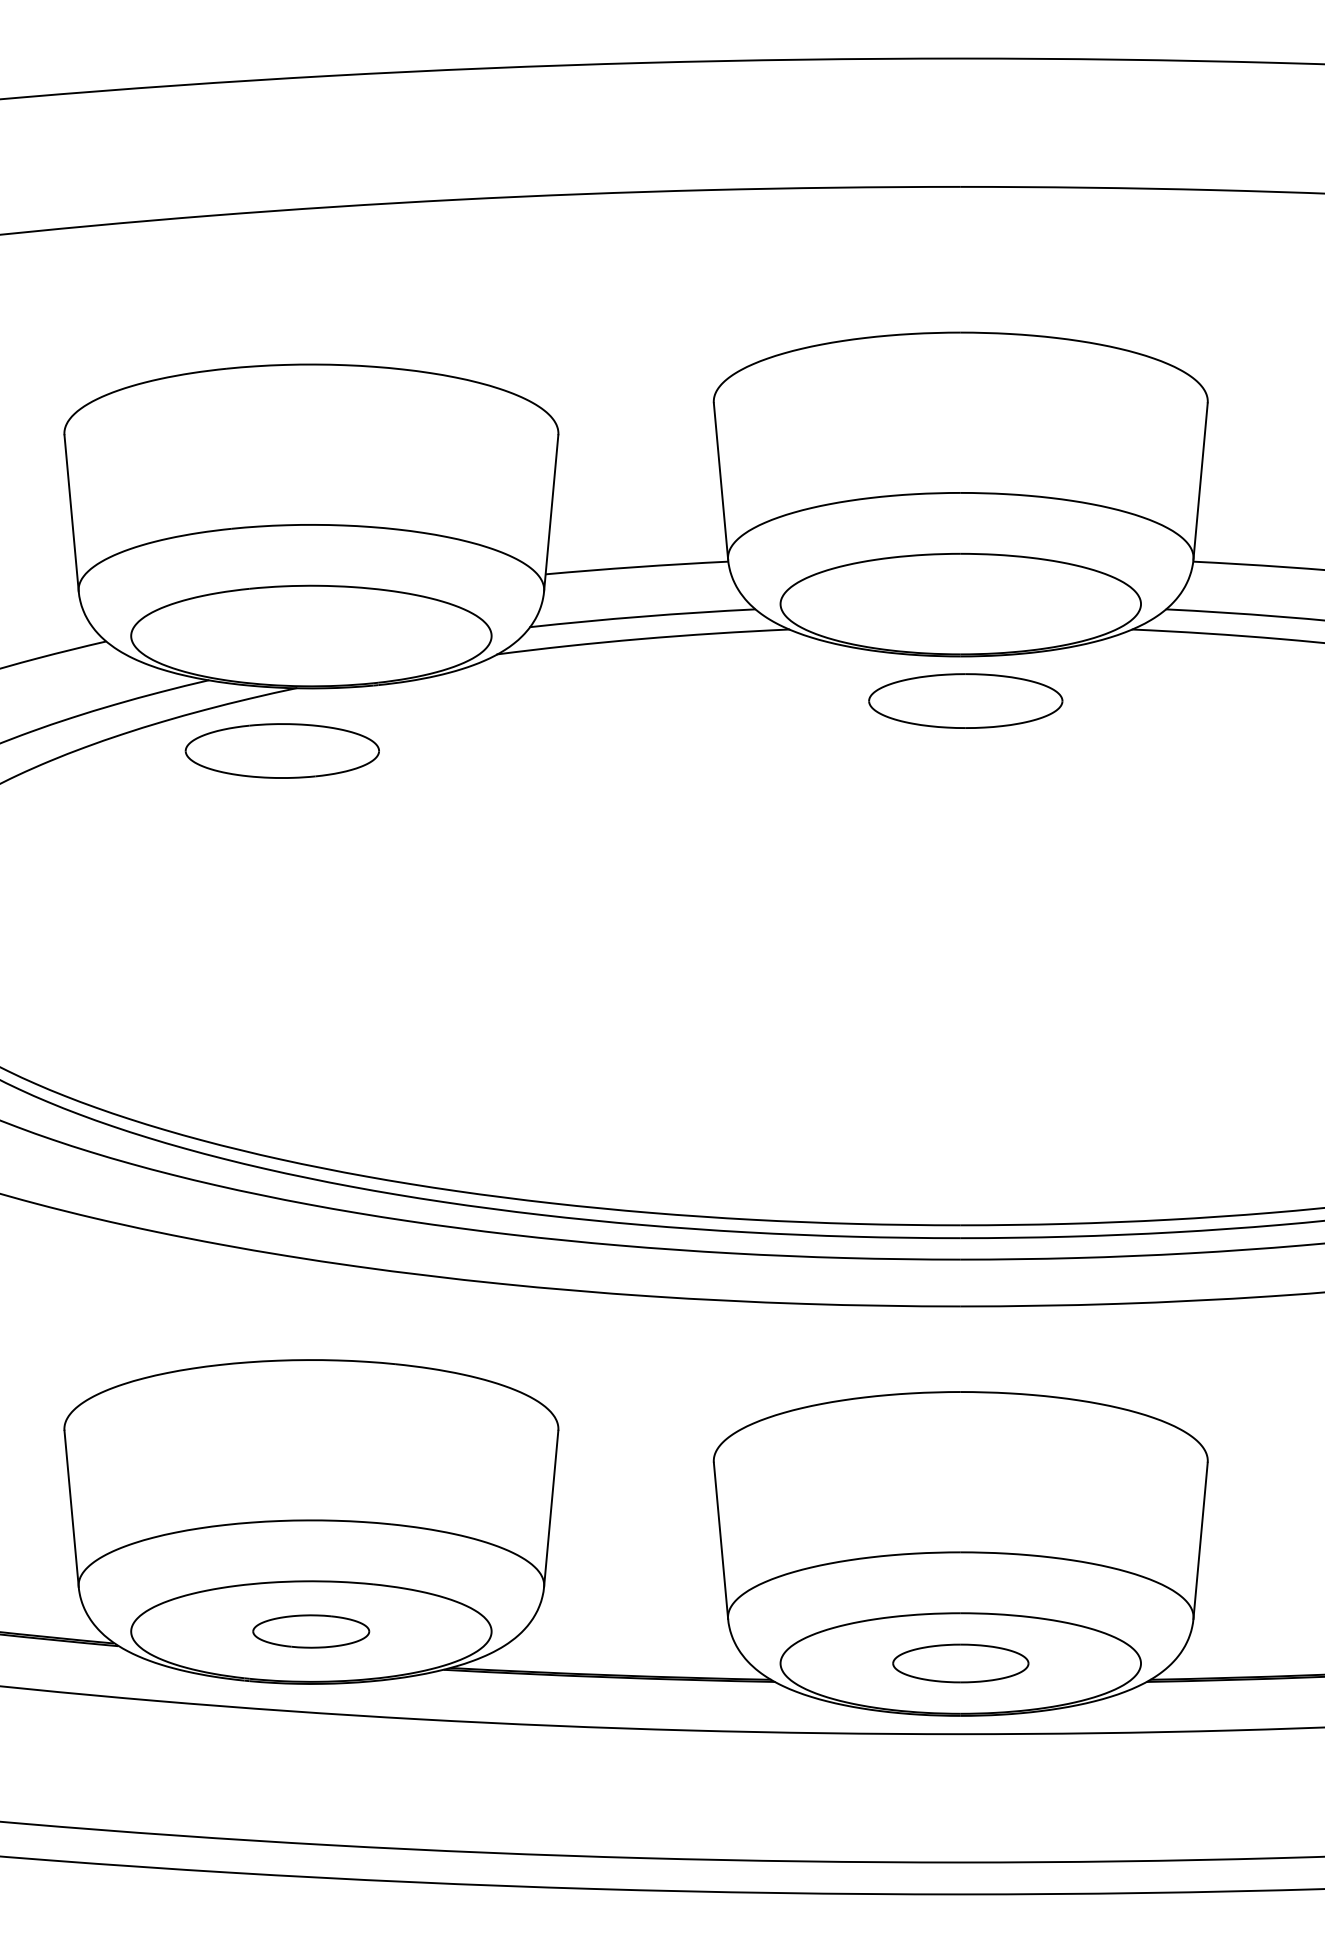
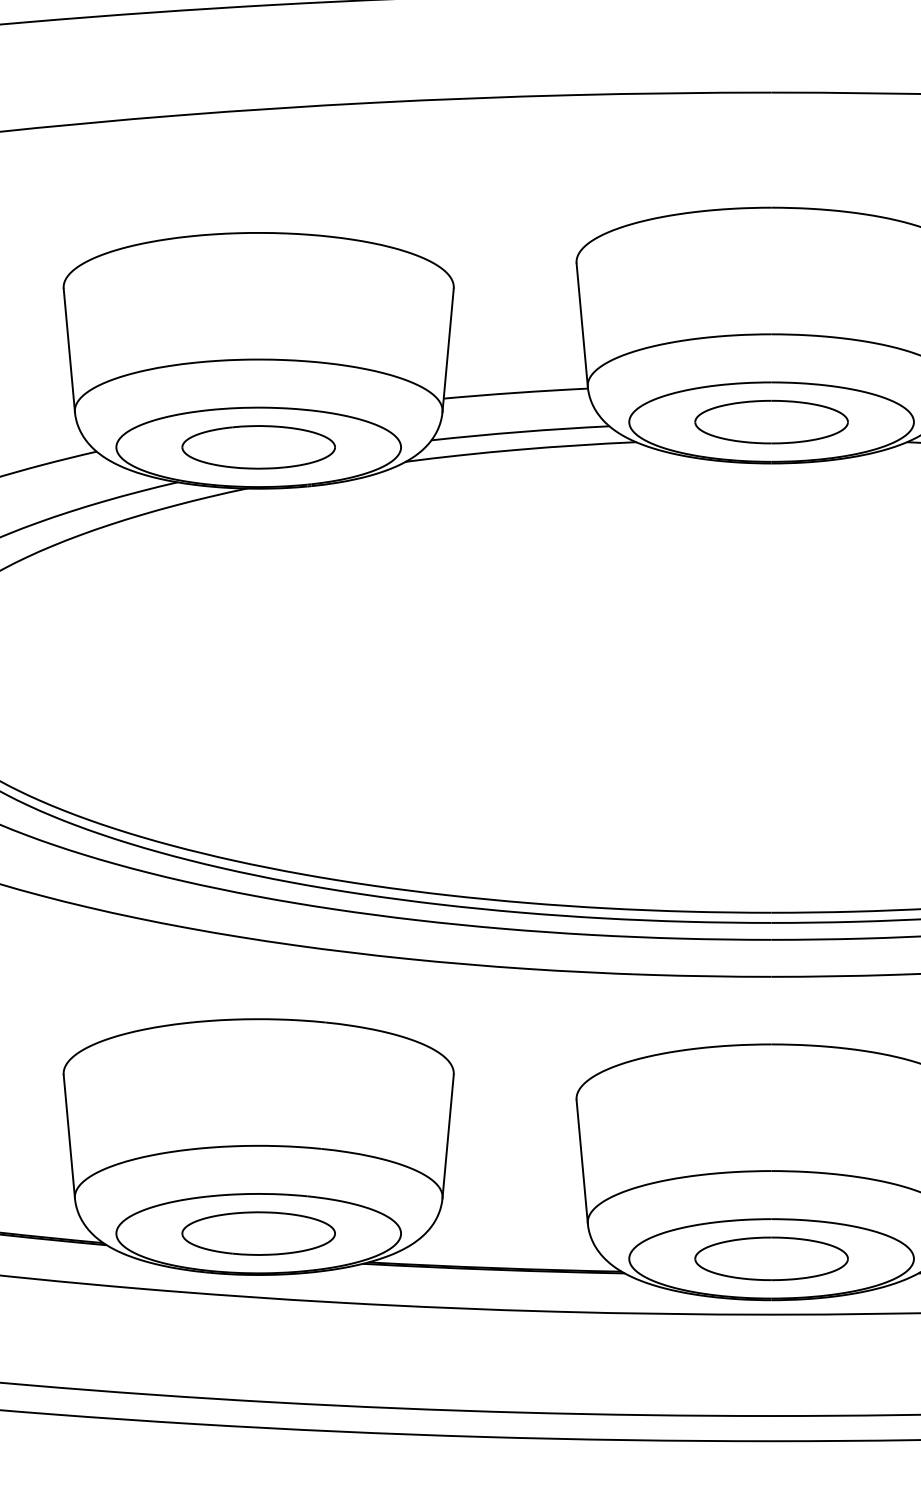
part: (965, 700) -> (771, 421), moved
part: (281, 750) -> (258, 446), moved
part: (310, 1631) -> (258, 1233), size x1.67
part: (960, 1663) -> (771, 1258), size x1.43

